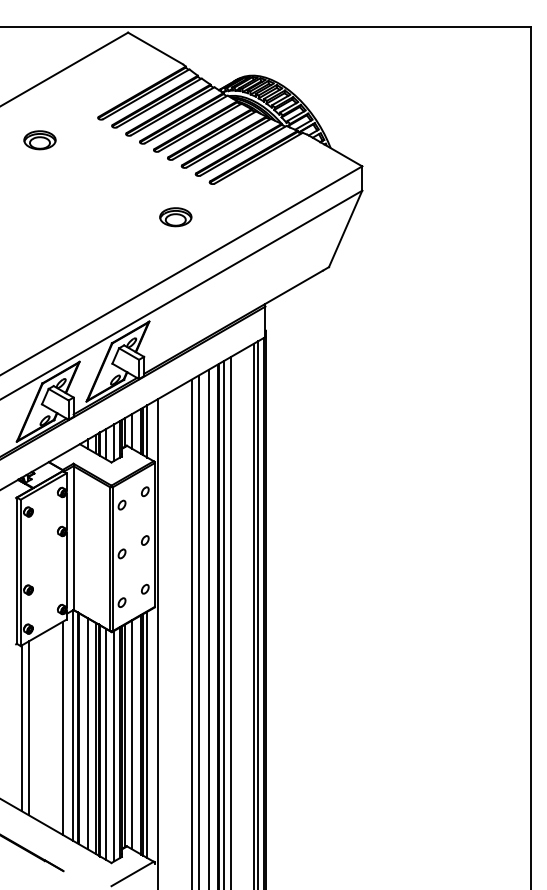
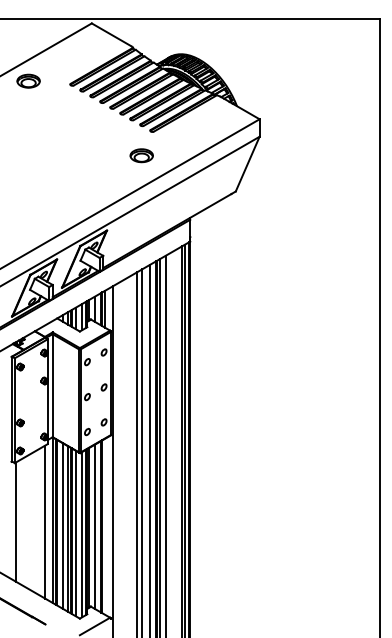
part: (39, 140) -> (28, 81), moved
part: (175, 217) -> (141, 155), moved
line: (28, 728) -> (20, 522), removed
line: (147, 734) -> (105, 526), removed

